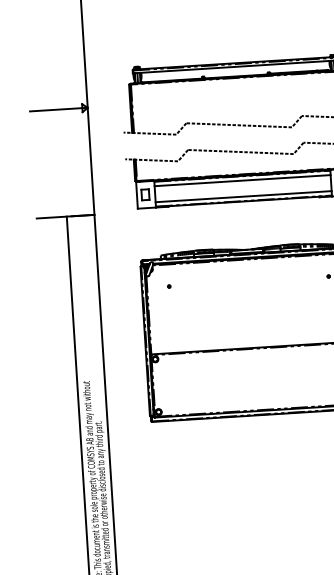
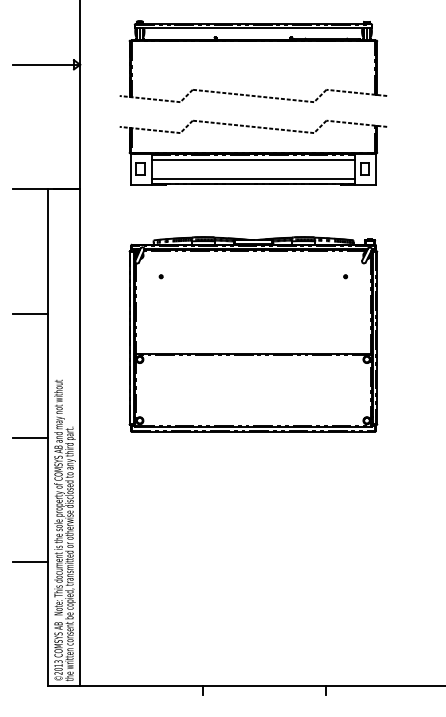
line: (58, 326) -> (30, 314), added
line: (65, 433) -> (30, 438), added
line: (71, 540) -> (30, 562), added

